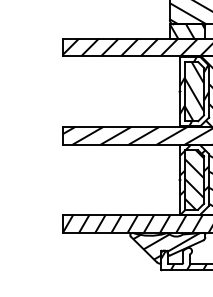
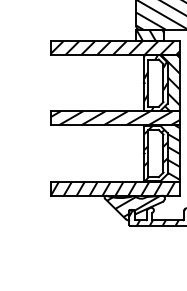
hatch: (194, 90) -> (155, 82), removed
hatch: (194, 179) -> (155, 153), removed

